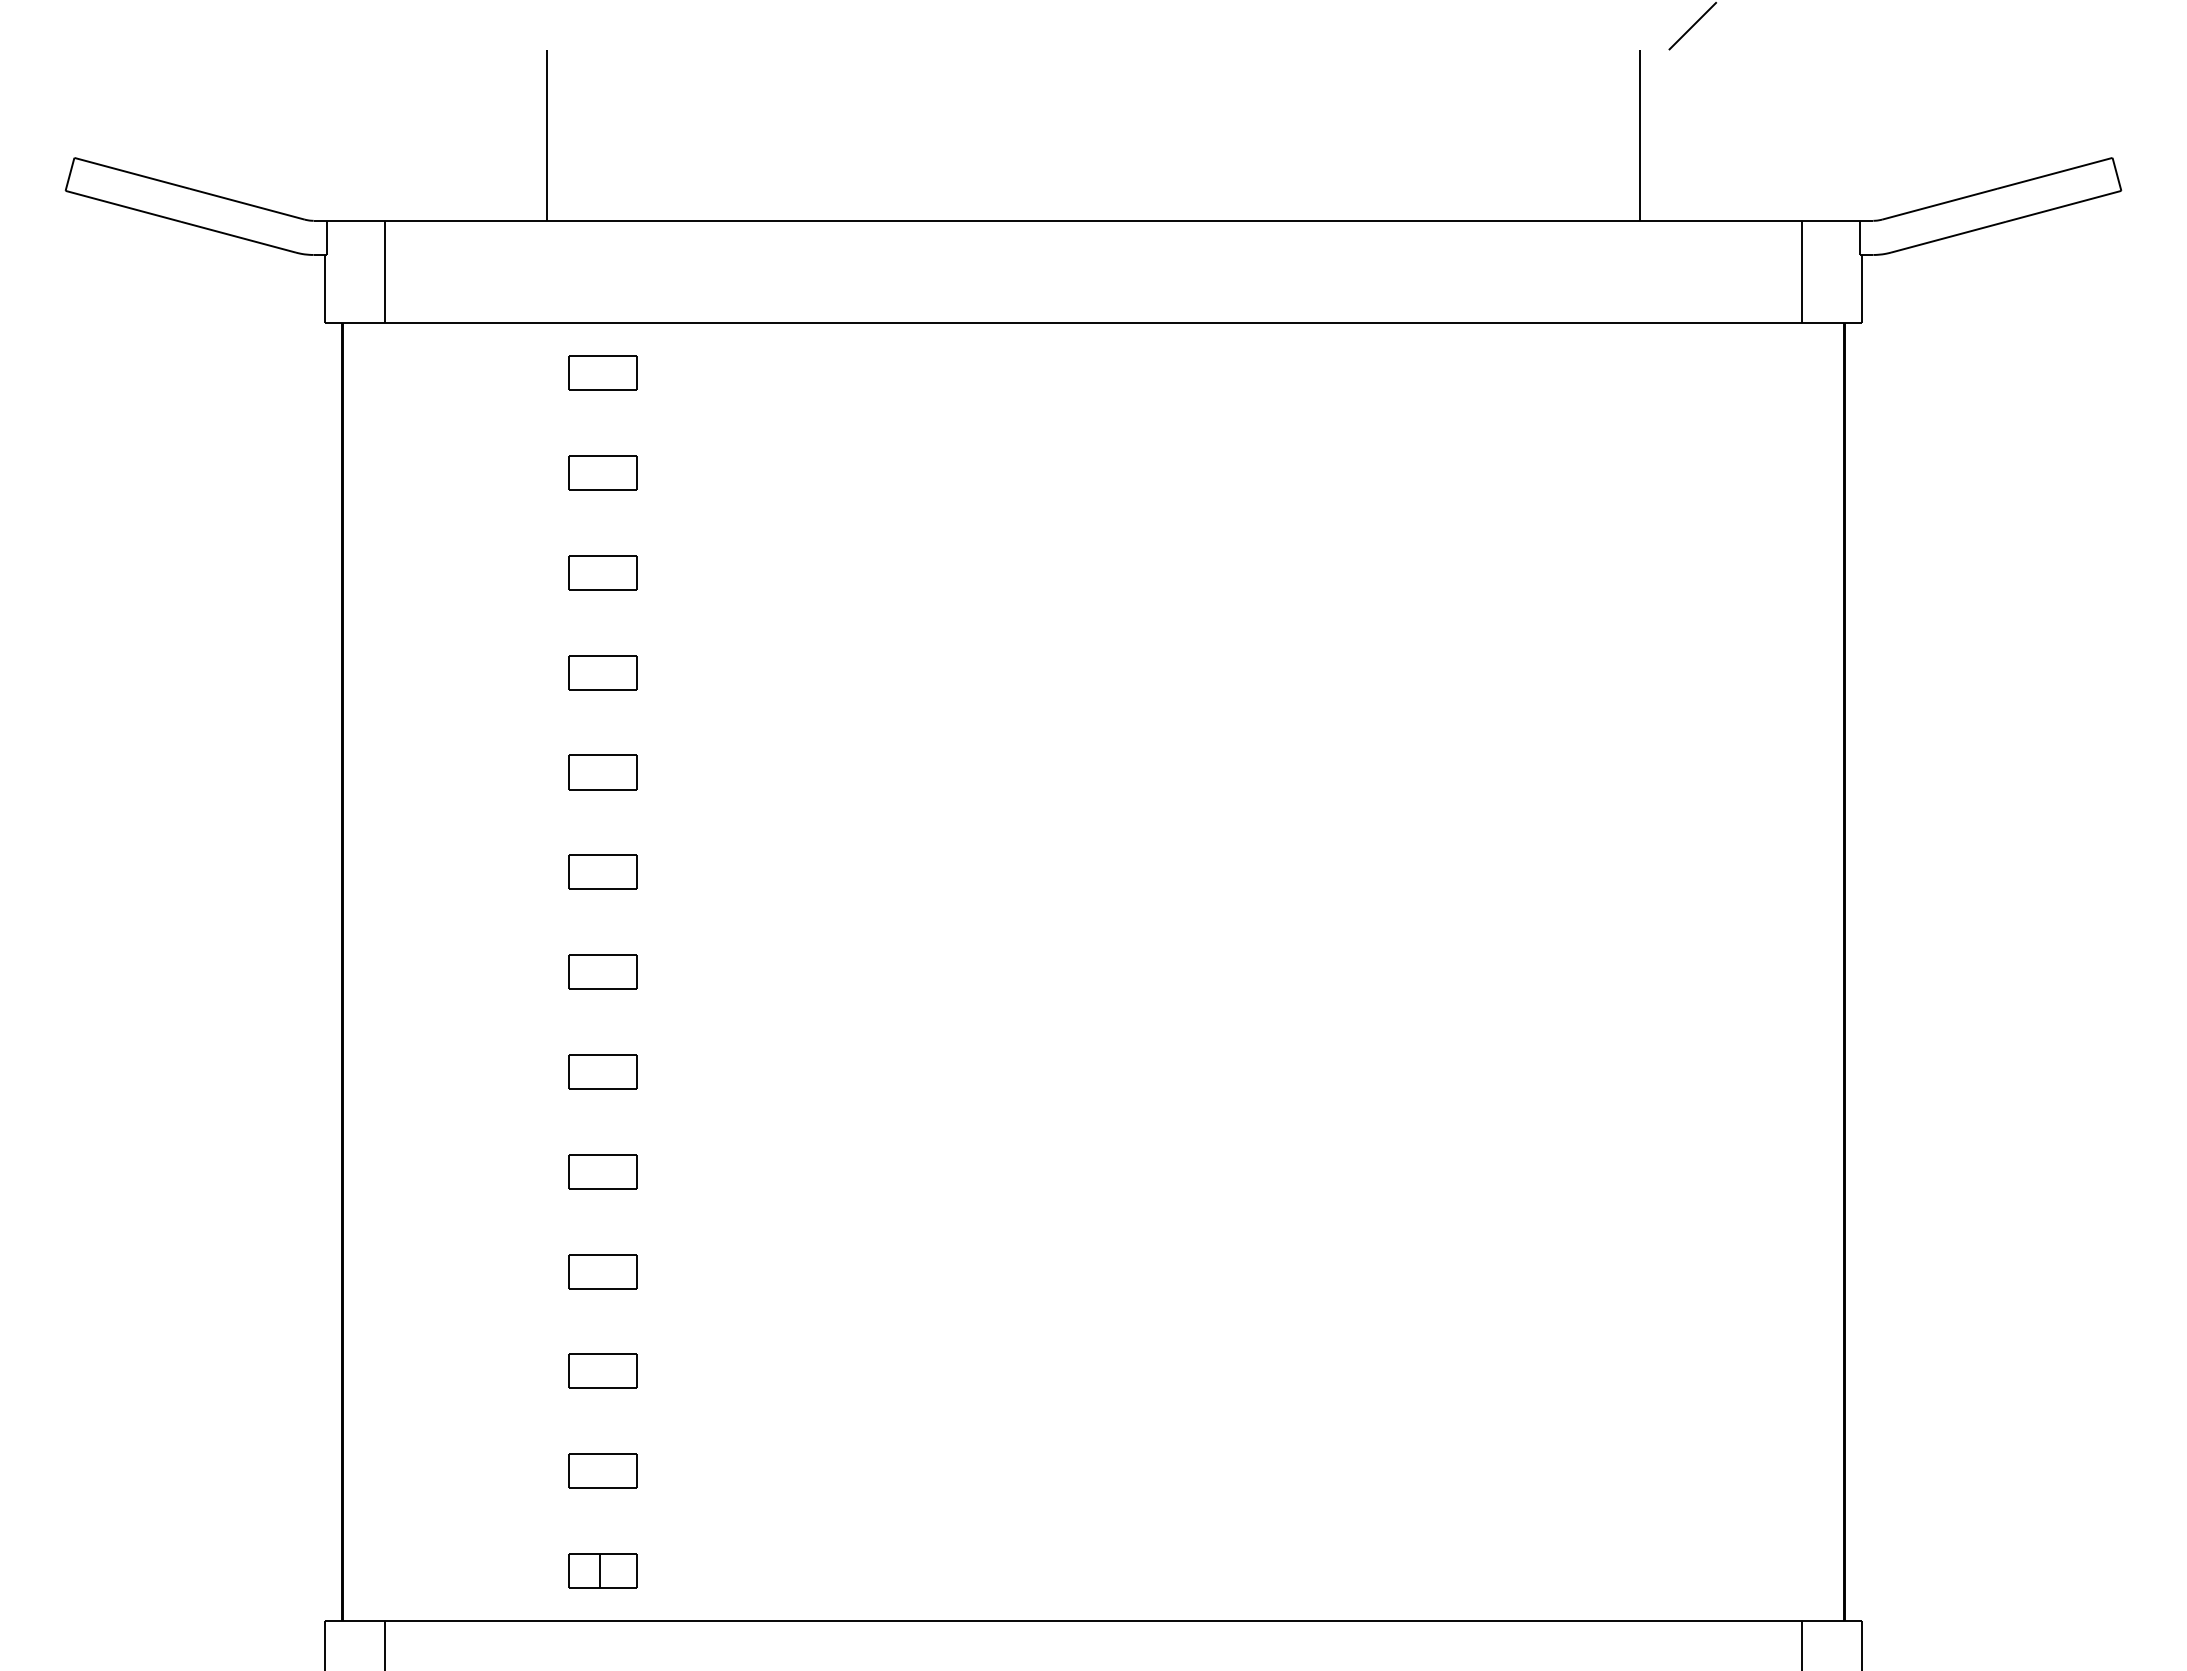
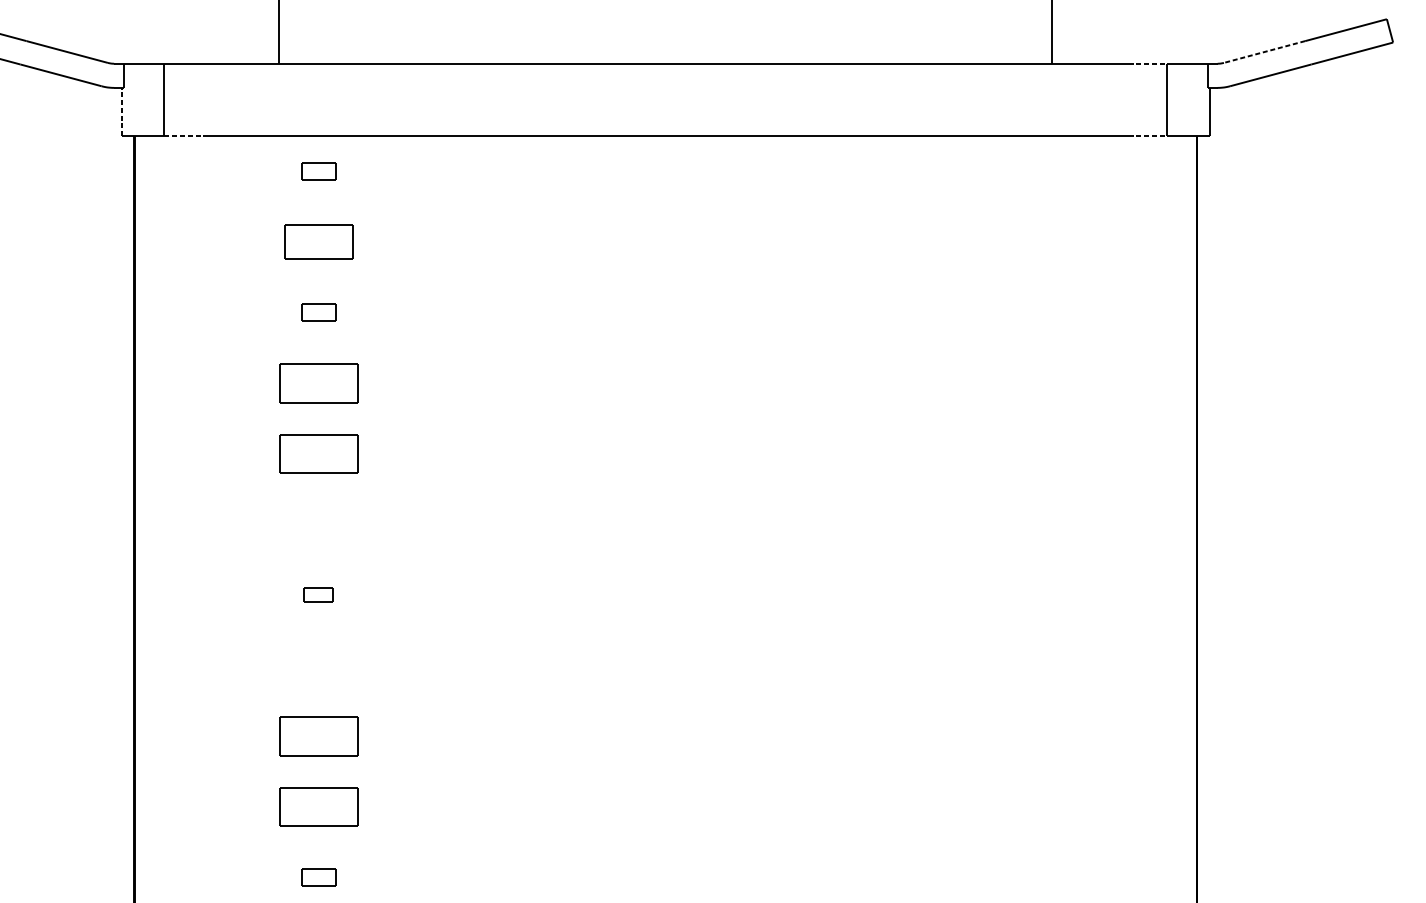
line: (1939, 204) -> (1264, 52), solid -> dashed
line: (1775, 220) -> (1148, 63), solid -> dashed
line: (325, 288) -> (122, 111), solid -> dashed
line: (412, 323) -> (184, 136), solid -> dashed
line: (1775, 323) -> (1148, 136), solid -> dashed
part: (602, 372) -> (318, 171), size x0.7
part: (602, 472) -> (318, 241), size x1.4
part: (602, 572) -> (318, 312), size x0.7
part: (602, 672) -> (318, 383), size x1.6
part: (602, 772) -> (318, 454), size x1.6
part: (602, 871) -> (318, 524), removed
part: (602, 971) -> (318, 594), size x0.6
part: (602, 1071) -> (318, 665), removed
part: (602, 1171) -> (318, 736), size x1.6
part: (602, 1271) -> (318, 807), size x1.6
part: (602, 1370) -> (318, 877), size x0.7

